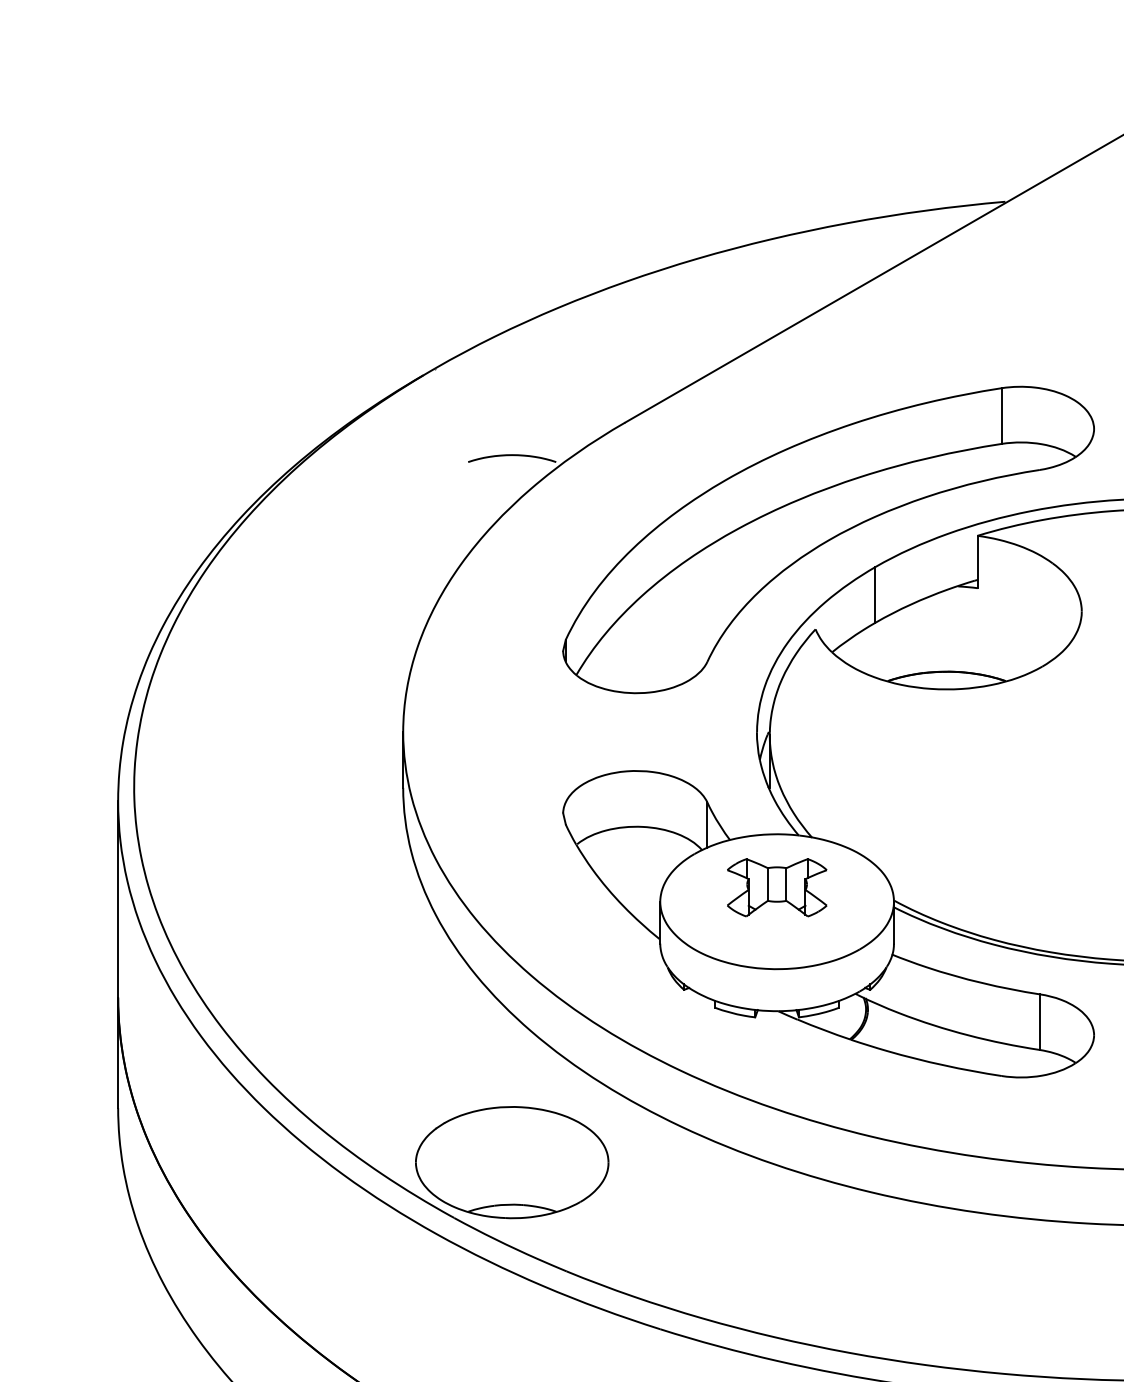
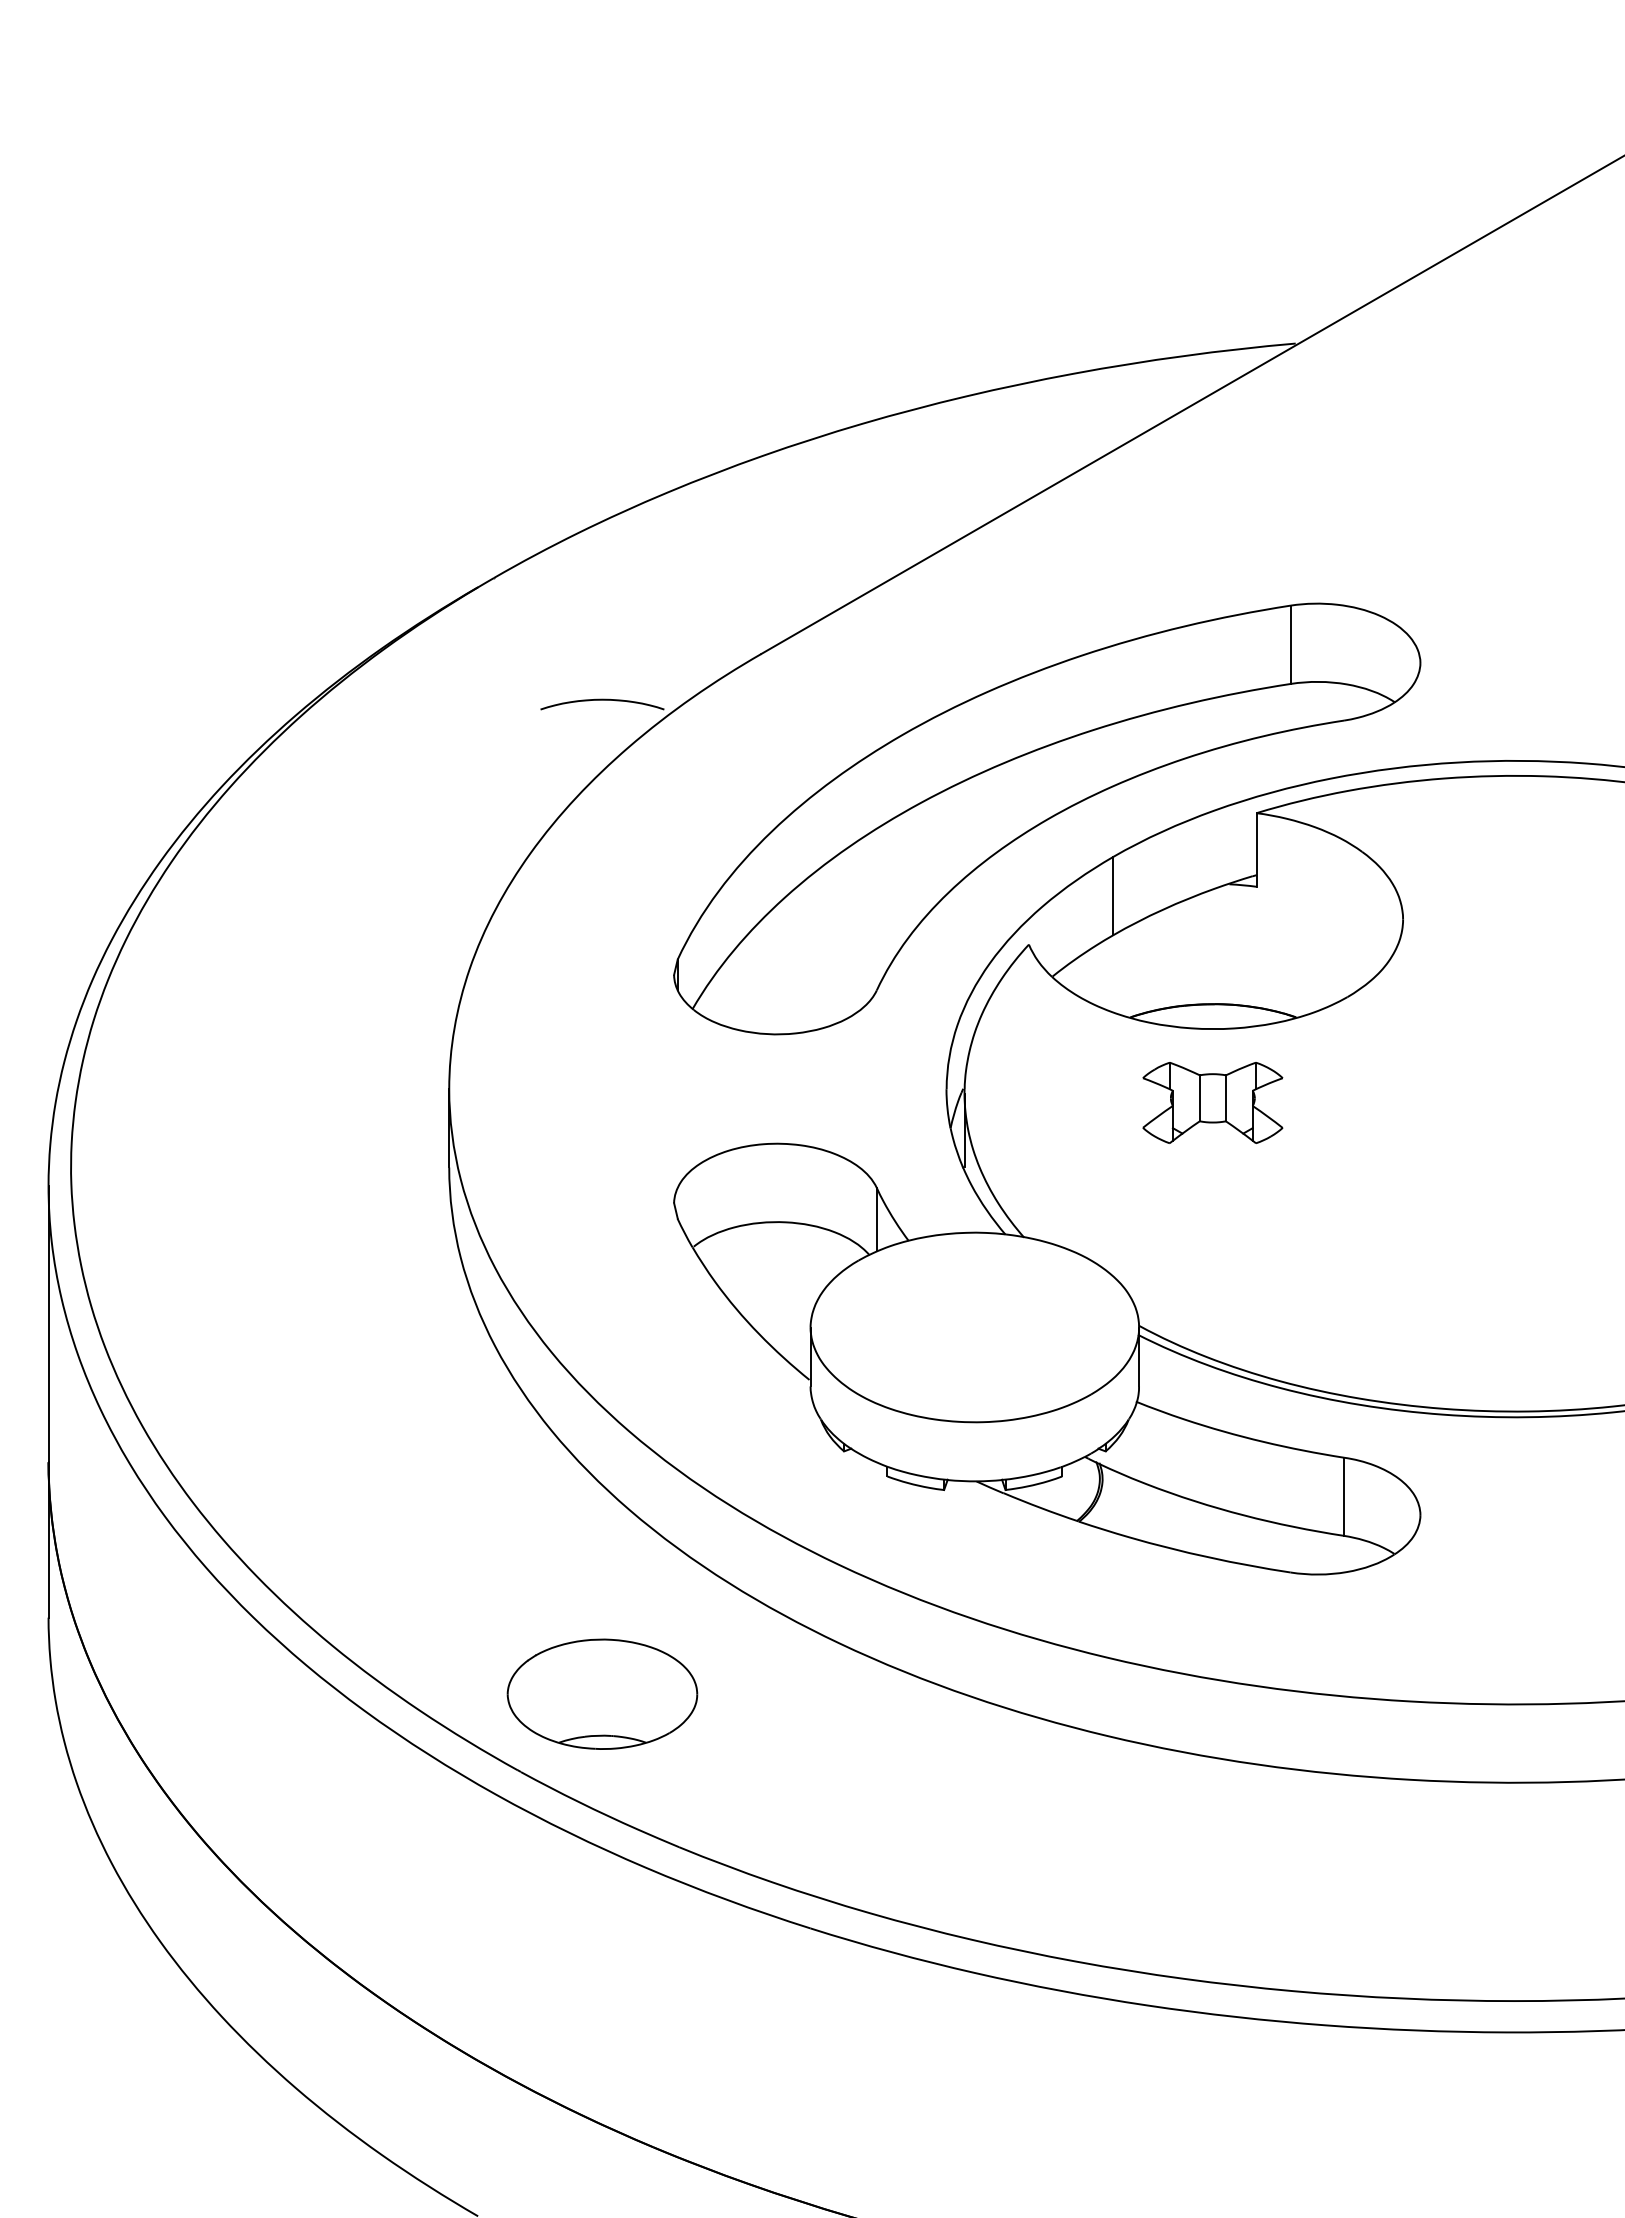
part: (776, 887) -> (1212, 1102), moved
part: (512, 1162) -> (602, 1694), size x0.7

